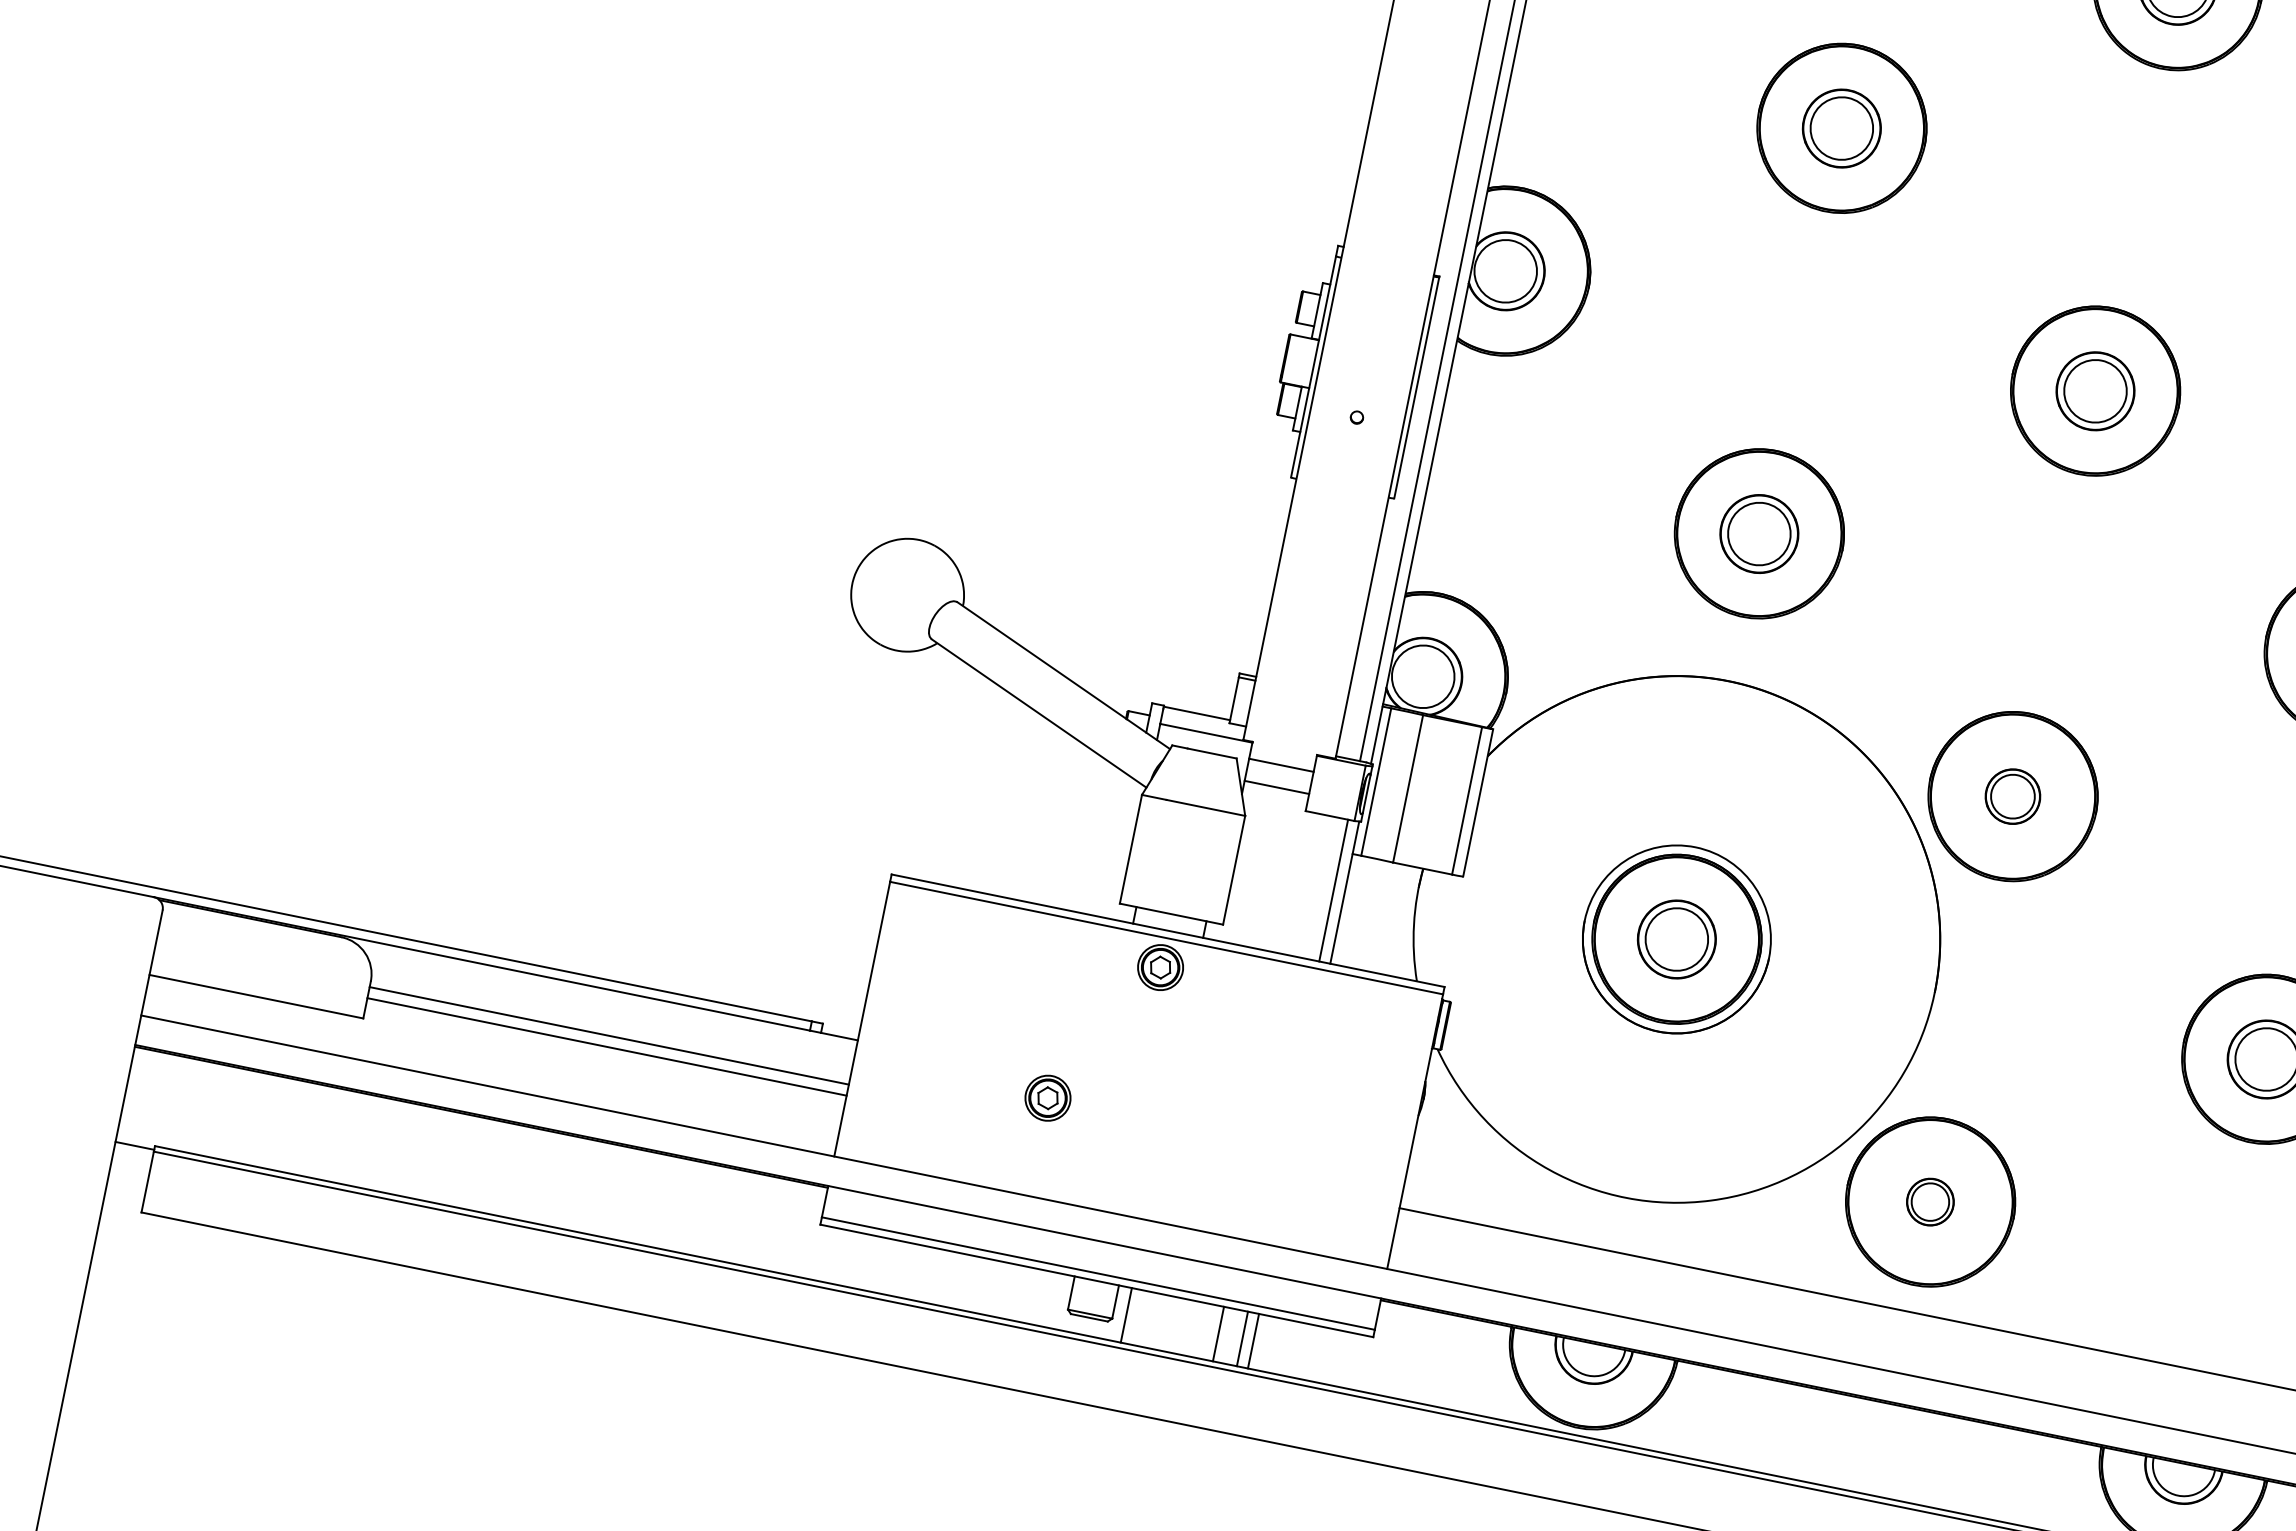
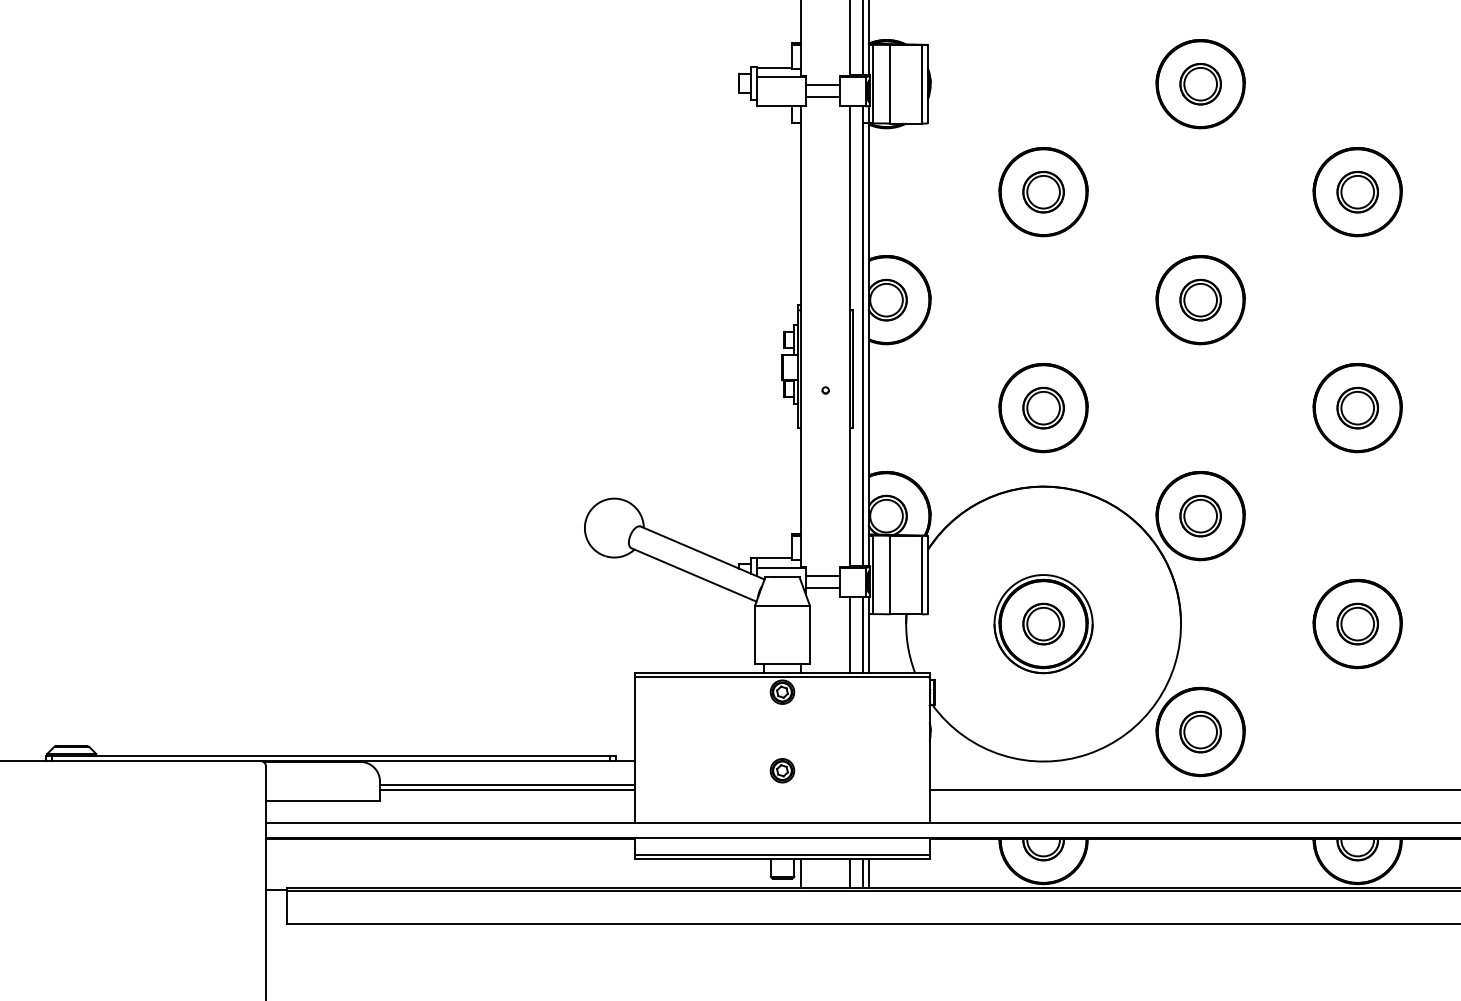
part: (2012, 795) -> (1200, 515), size x1.43
line: (1310, 885) -> (850, 634), added
part: (1048, 1097) -> (782, 770), moved
part: (1930, 1201) -> (1200, 731), size x1.67

